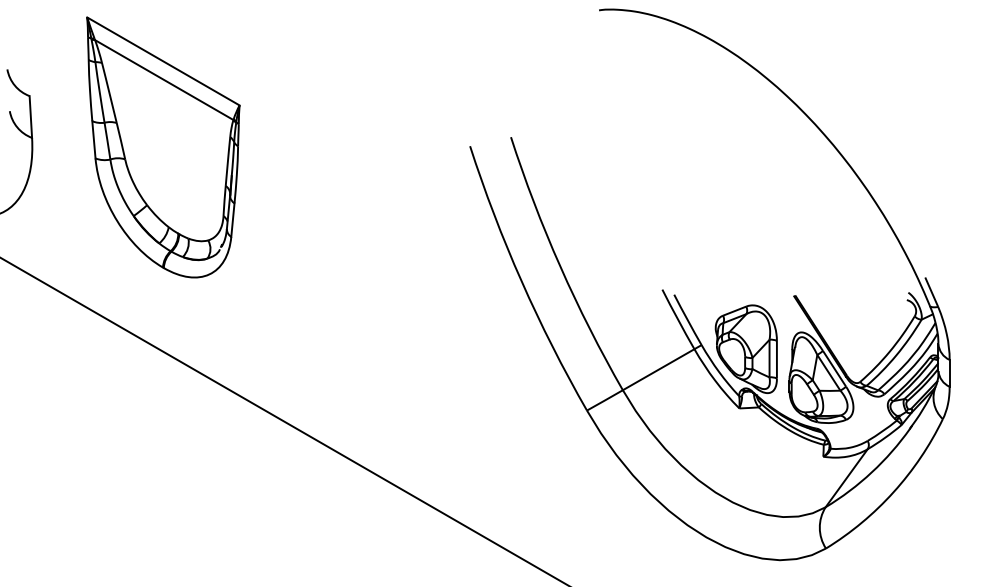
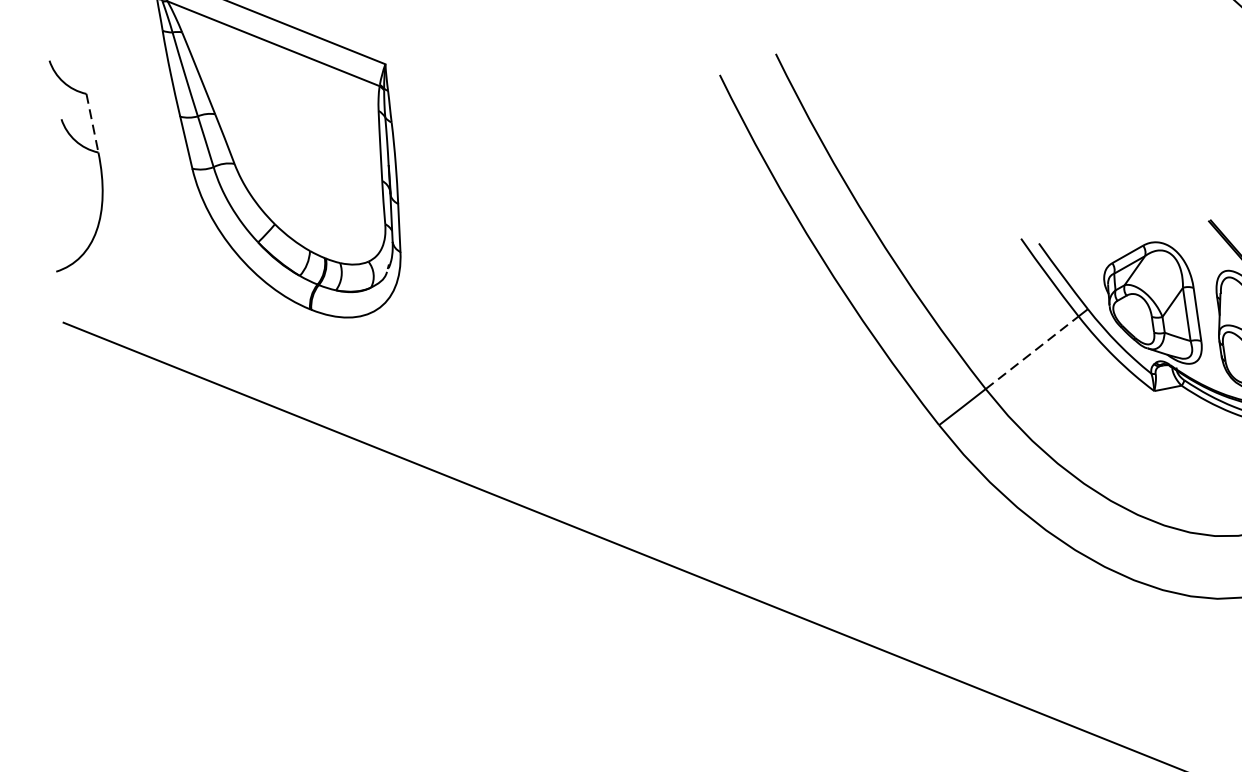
line: (30, 117) -> (92, 123), solid -> dashed
line: (659, 369) -> (1033, 352), solid -> dashed

